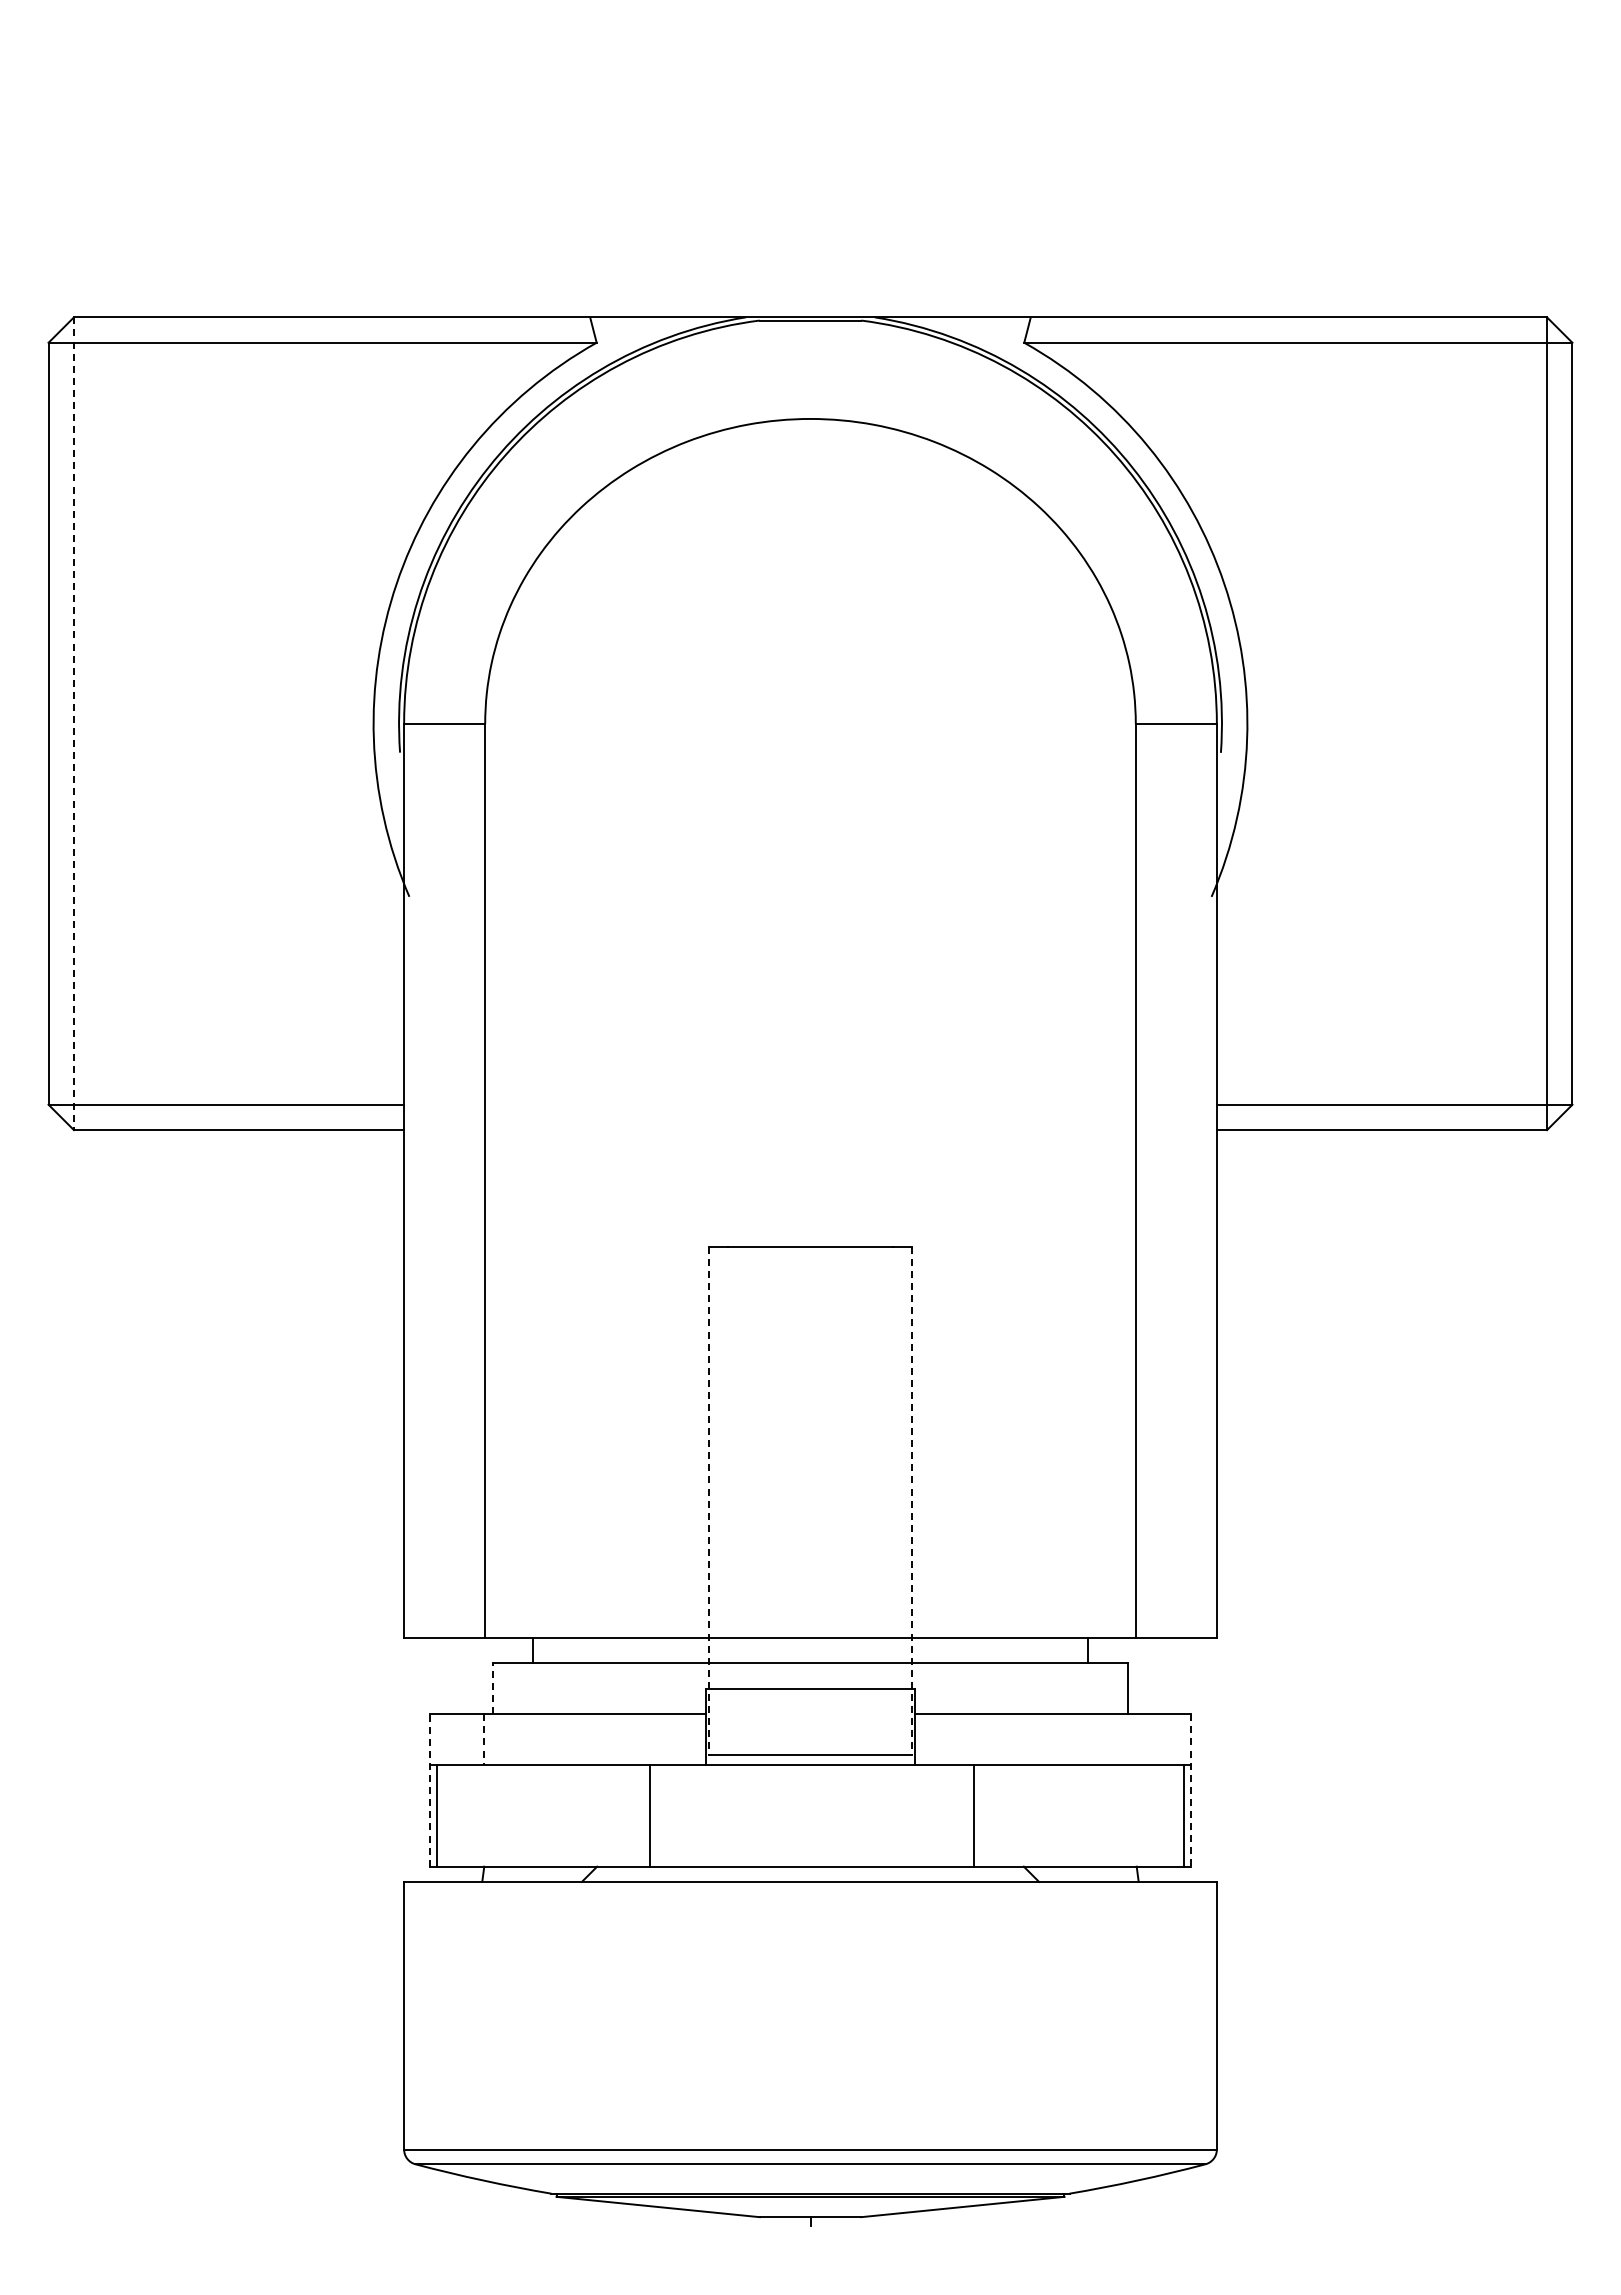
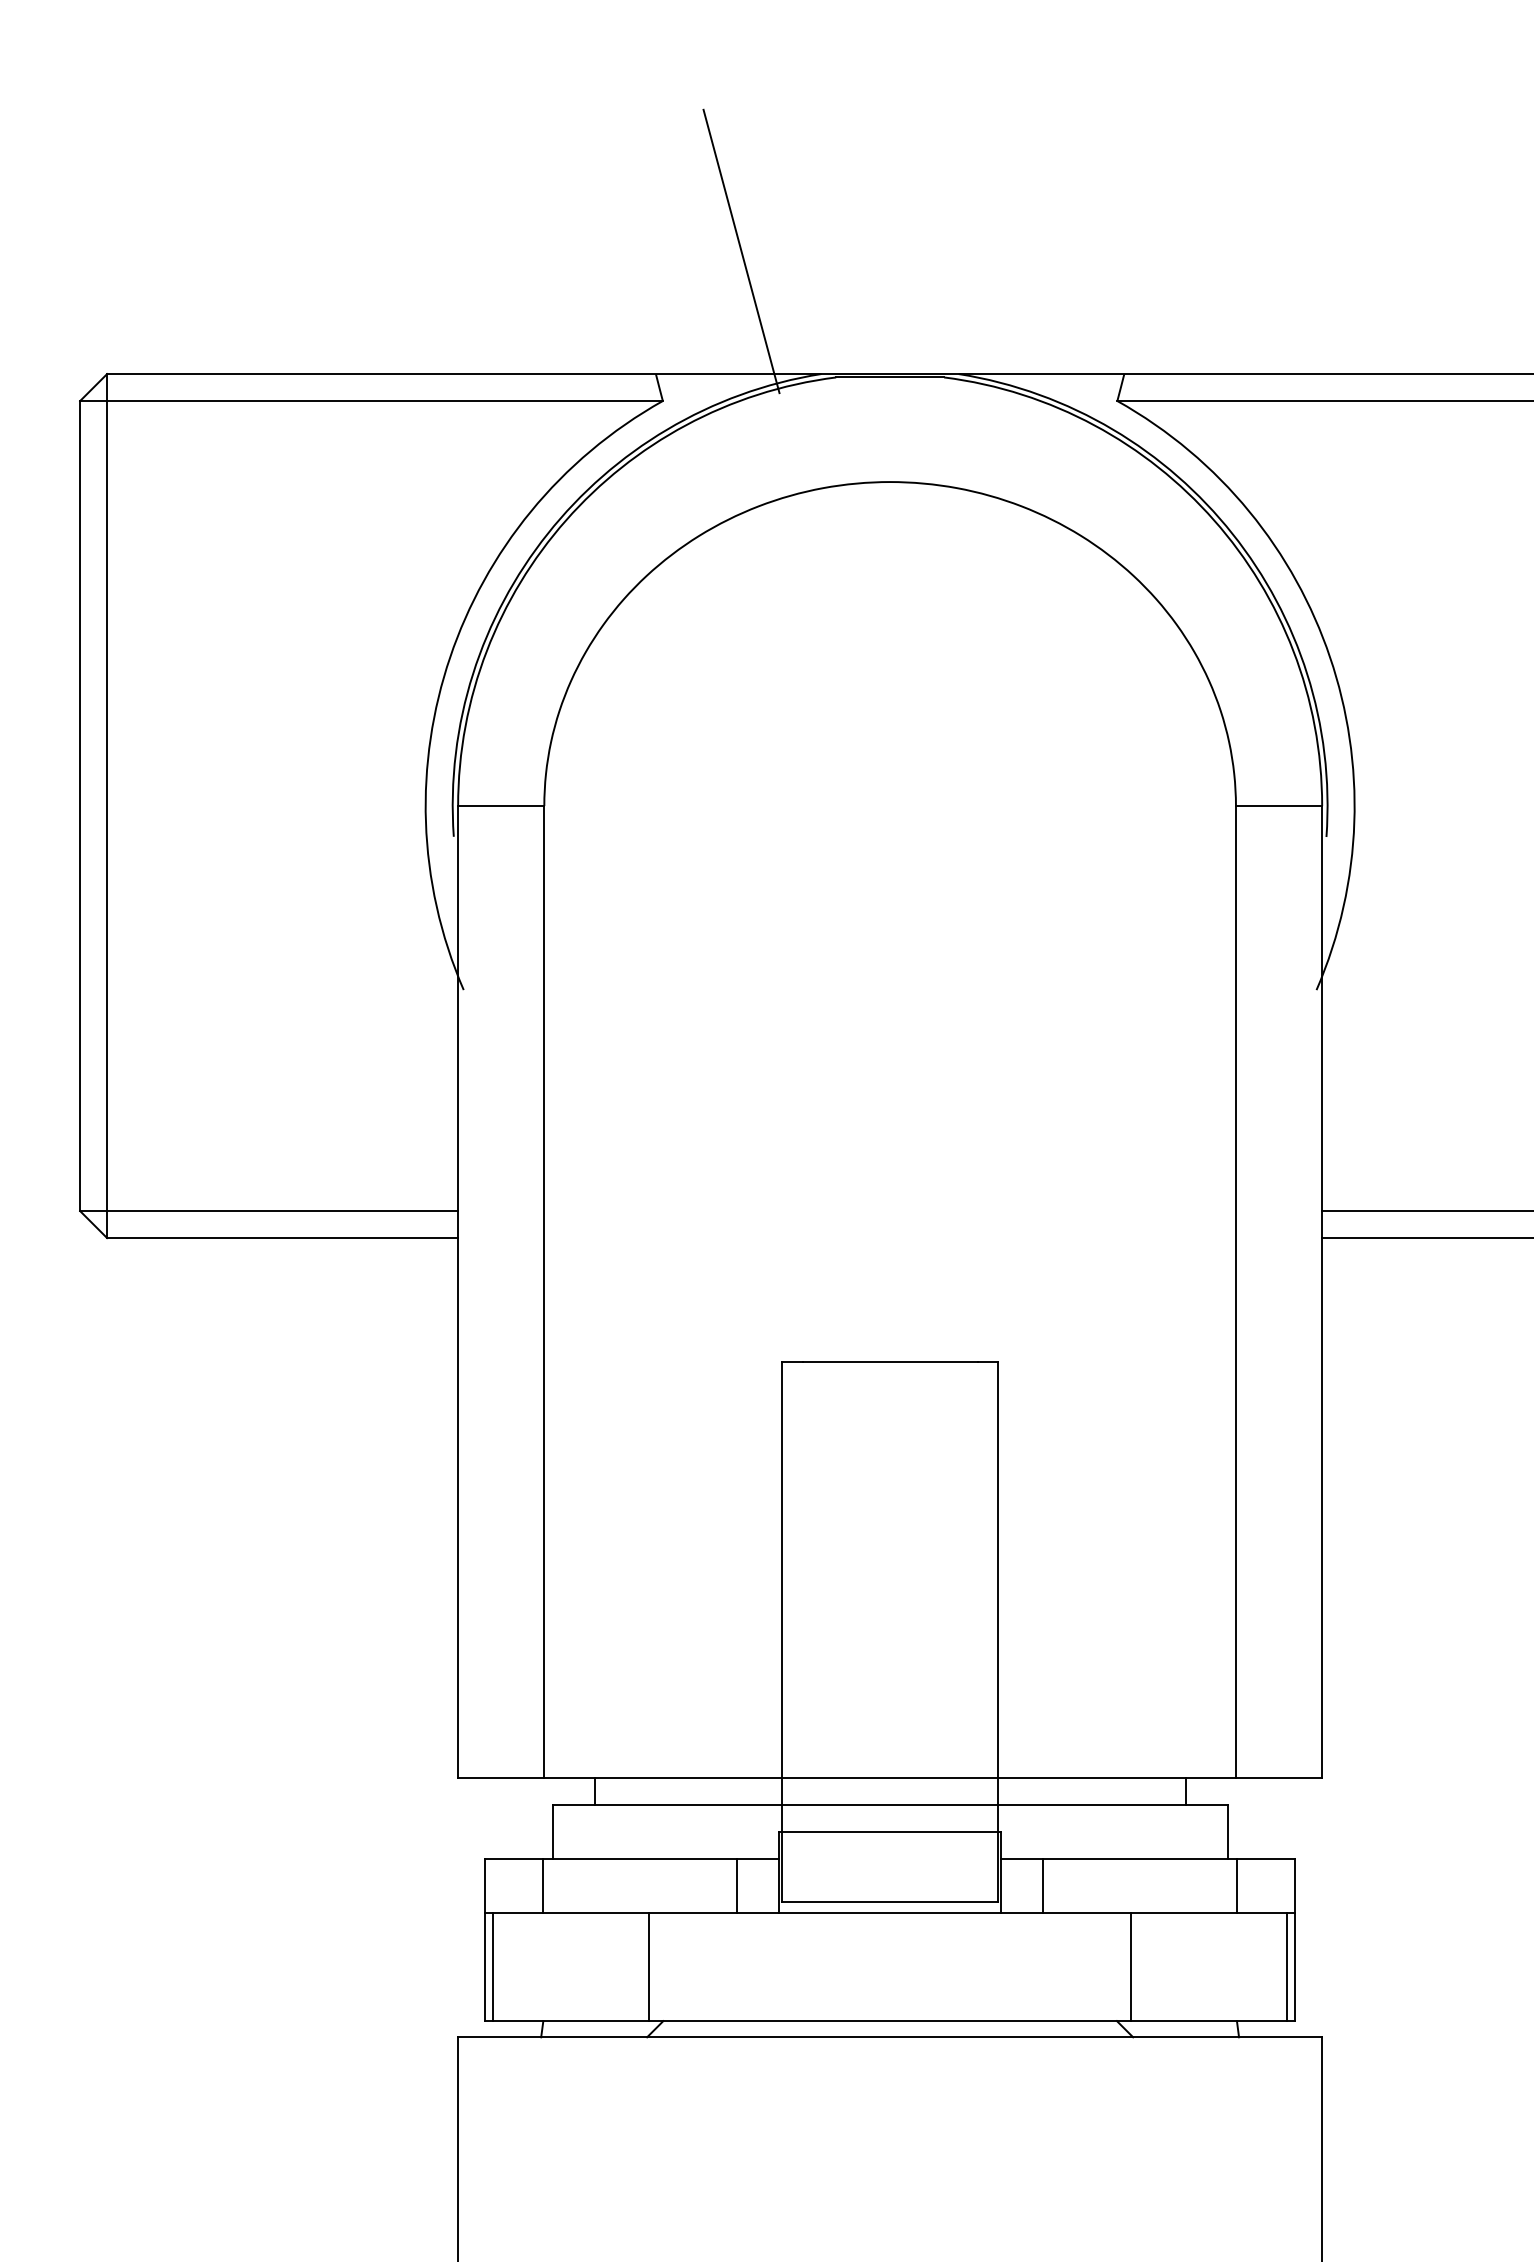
line: (670, 201) -> (741, 250), added
line: (73, 724) -> (106, 806), dashed -> solid
line: (708, 1500) -> (781, 1631), dashed -> solid
line: (912, 1500) -> (998, 1631), dashed -> solid
line: (493, 1688) -> (553, 1831), dashed -> solid
line: (666, 1739) -> (737, 1885), added
line: (954, 1739) -> (1043, 1885), added
line: (1137, 1739) -> (1237, 1885), added
line: (483, 1740) -> (542, 1886), dashed -> solid
line: (429, 1789) -> (485, 1939), dashed -> solid
line: (1191, 1790) -> (1295, 1940), dashed -> solid
line: (649, 1815) -> (648, 1966), moved
line: (974, 1815) -> (1131, 1966), moved

